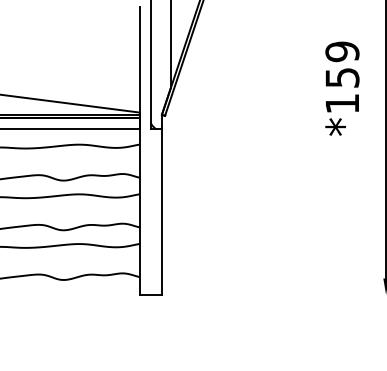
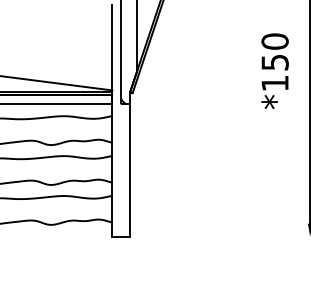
text: (341, 51) -> (274, 41), *159 -> *150

